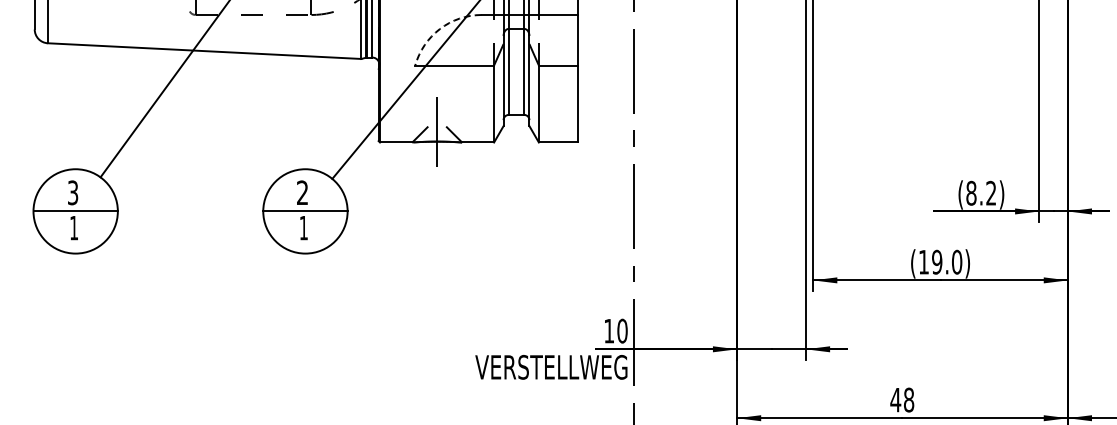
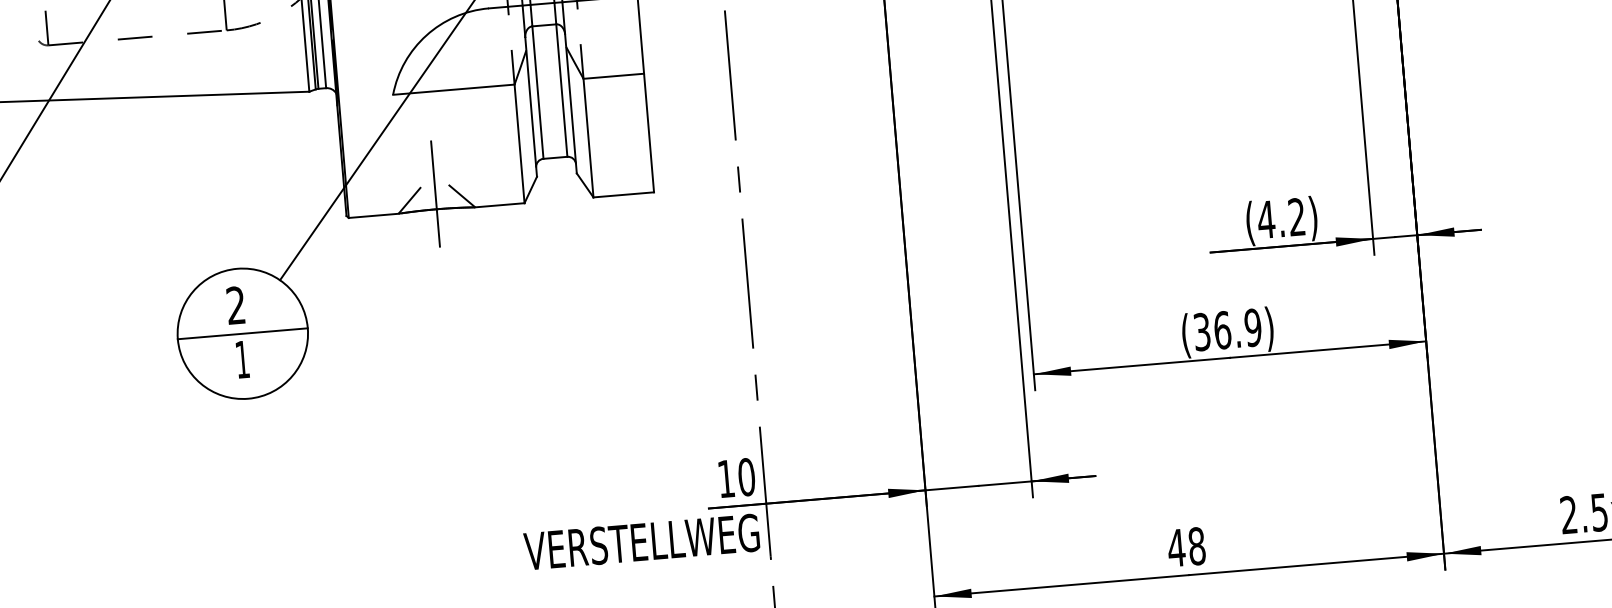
arc: (439, 29) -> (425, 36), dashed -> solid
text: (970, 192) -> (1264, 218), (8.2) -> (4.2)
text: (940, 261) -> (1227, 328), (19.0) -> (36.9)

